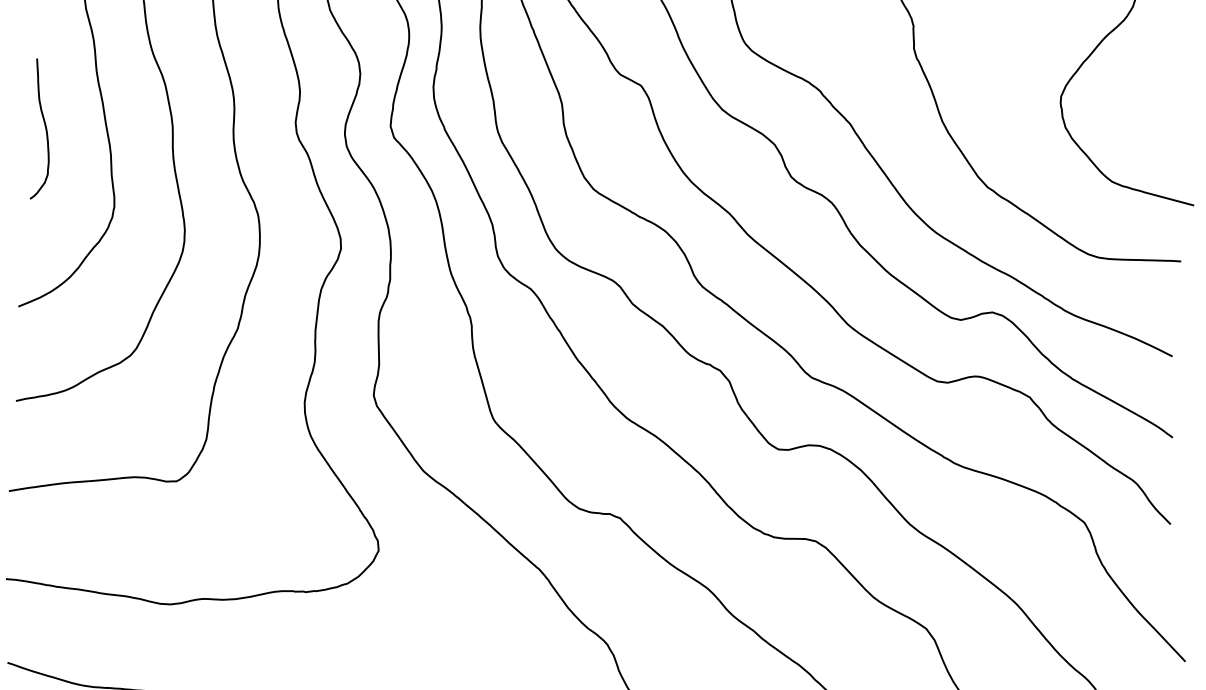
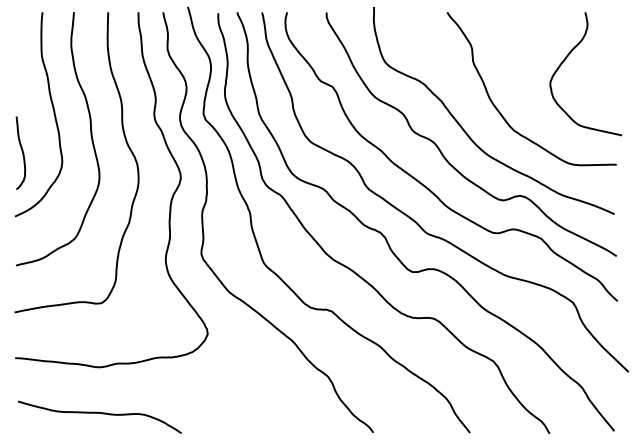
curve: (43, 126) -> (21, 151), moved

